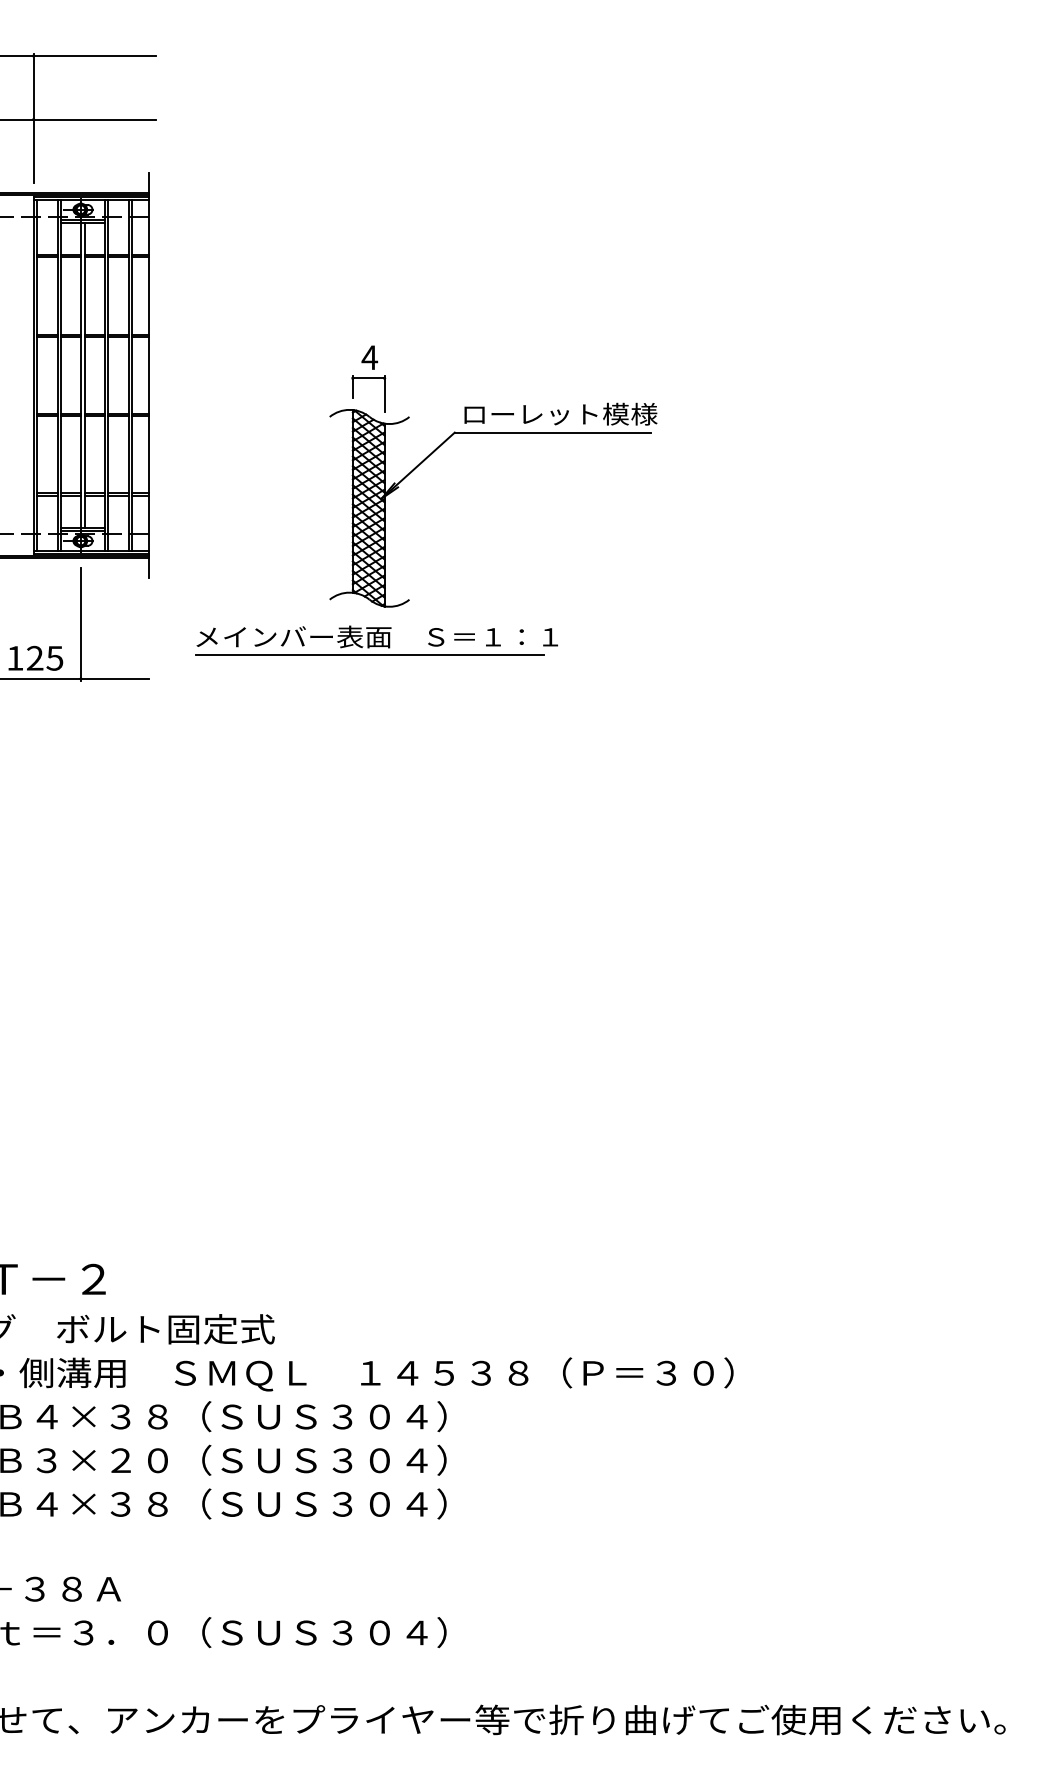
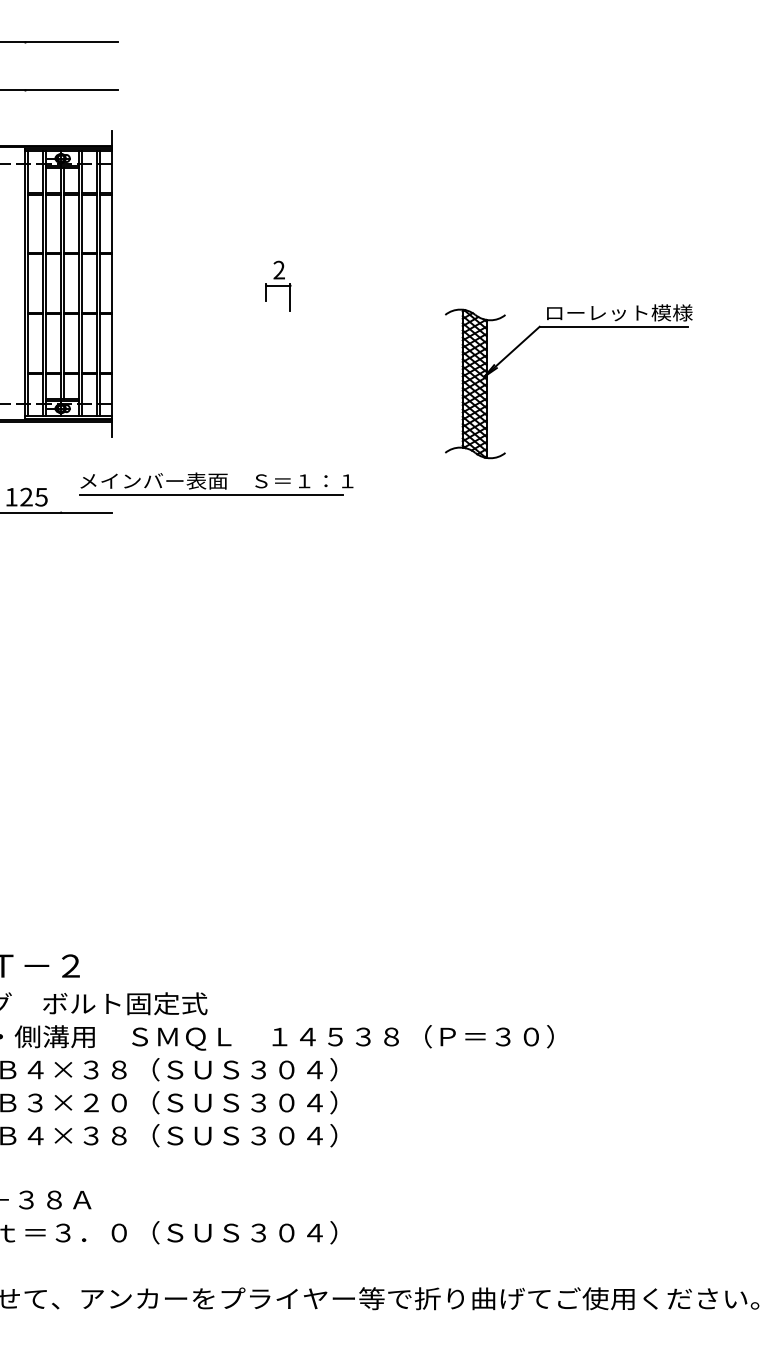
line: (33, 118) -> (25, 89), removed
text: (369, 357) -> (279, 270), 4 -> 2
part: (493, 433) -> (568, 327), moved
line: (80, 624) -> (60, 471), removed
part: (376, 640) -> (216, 483), moved

